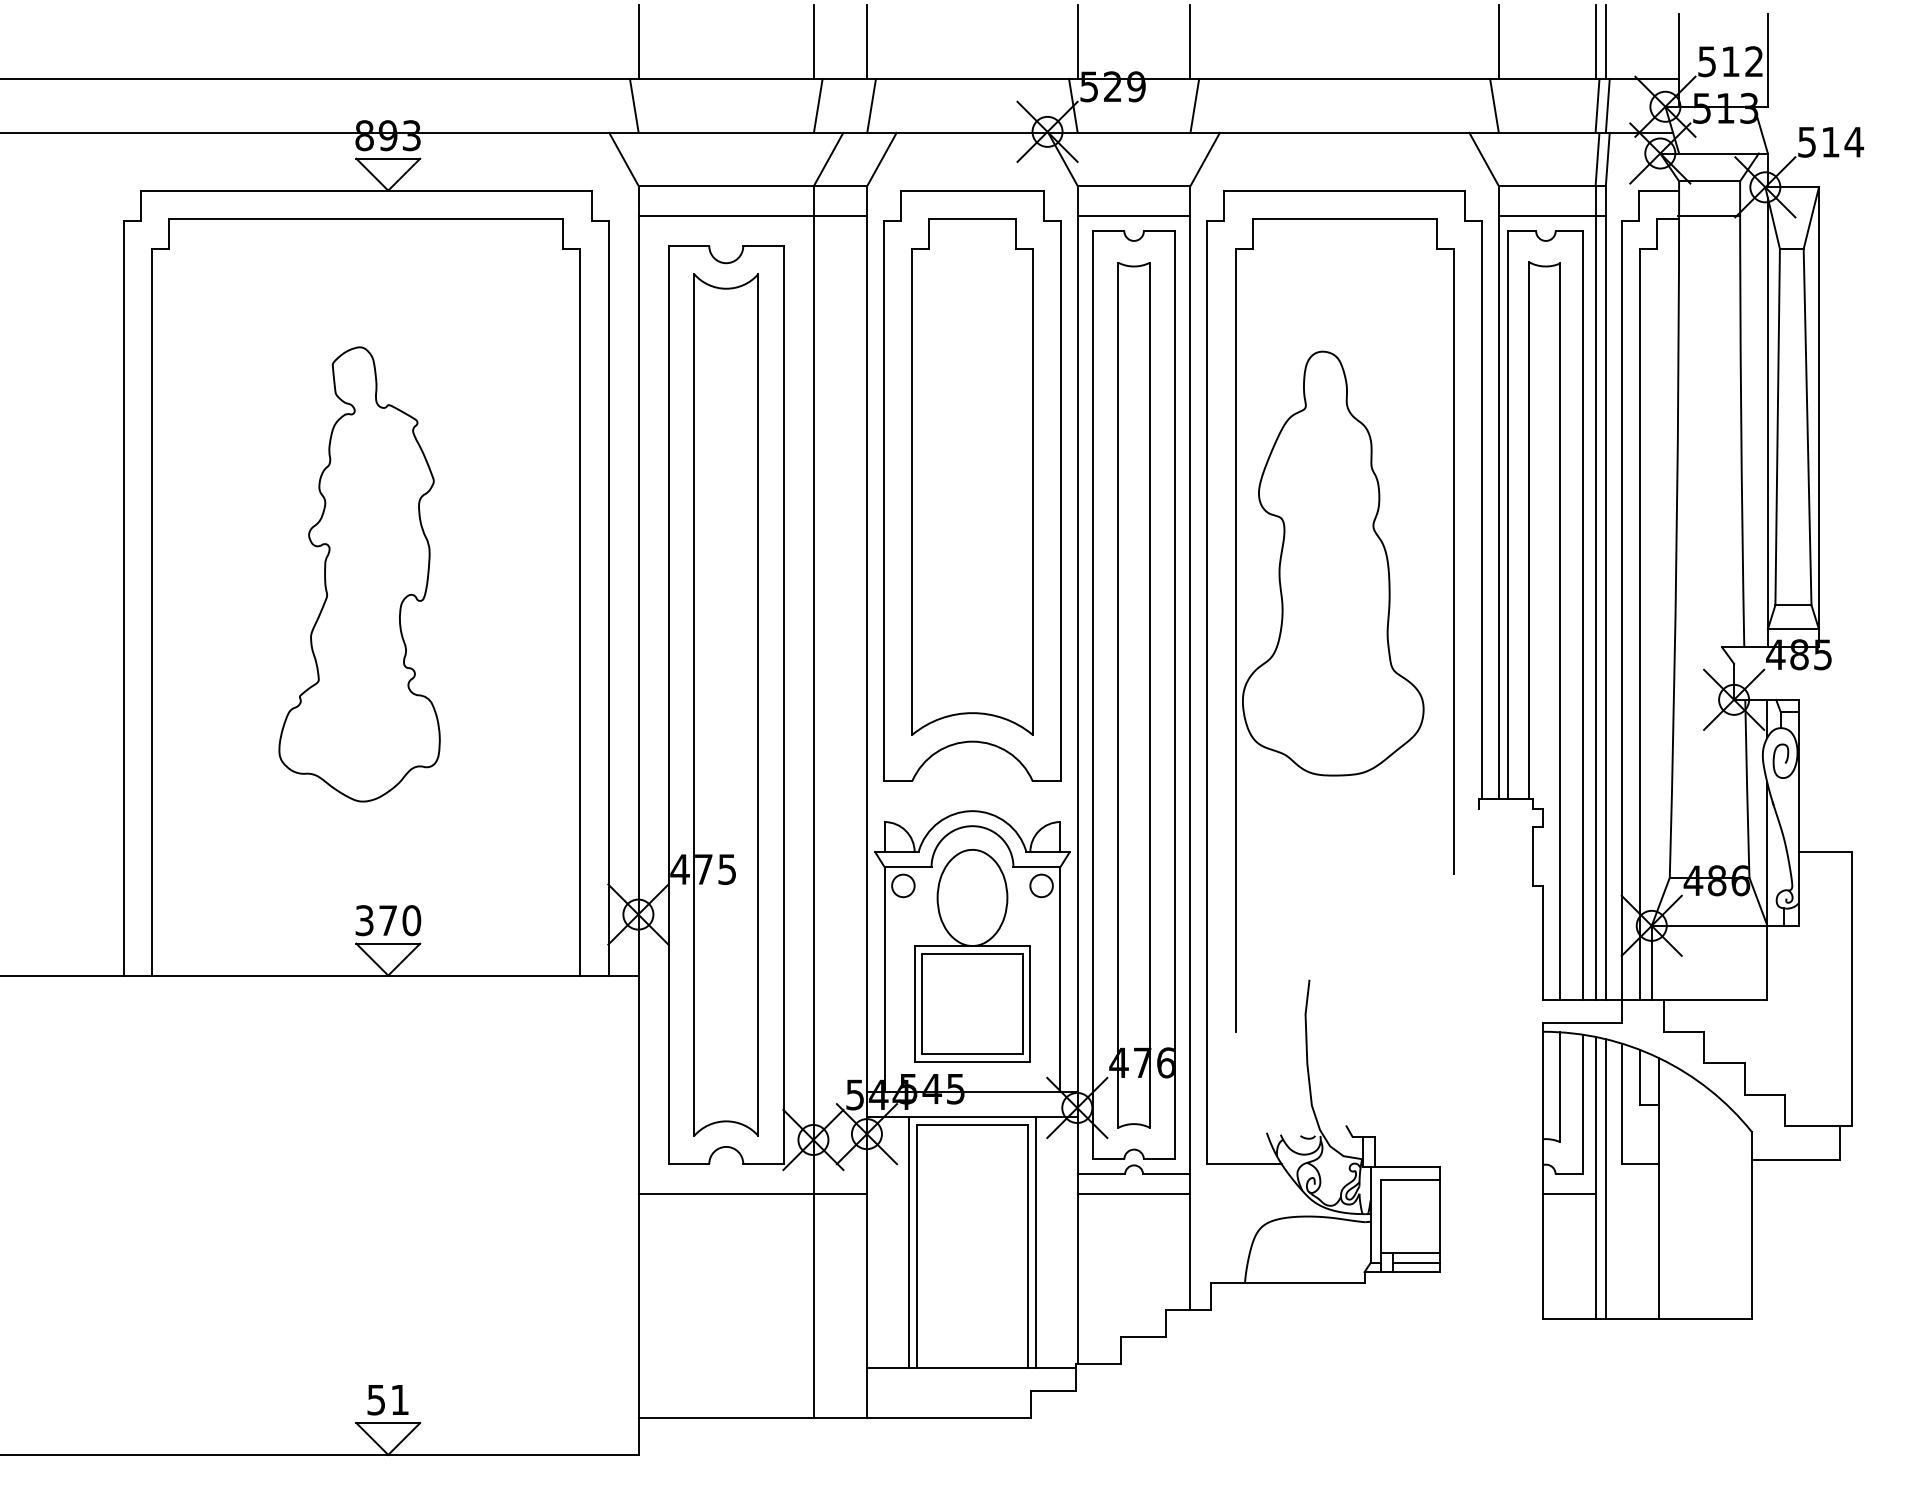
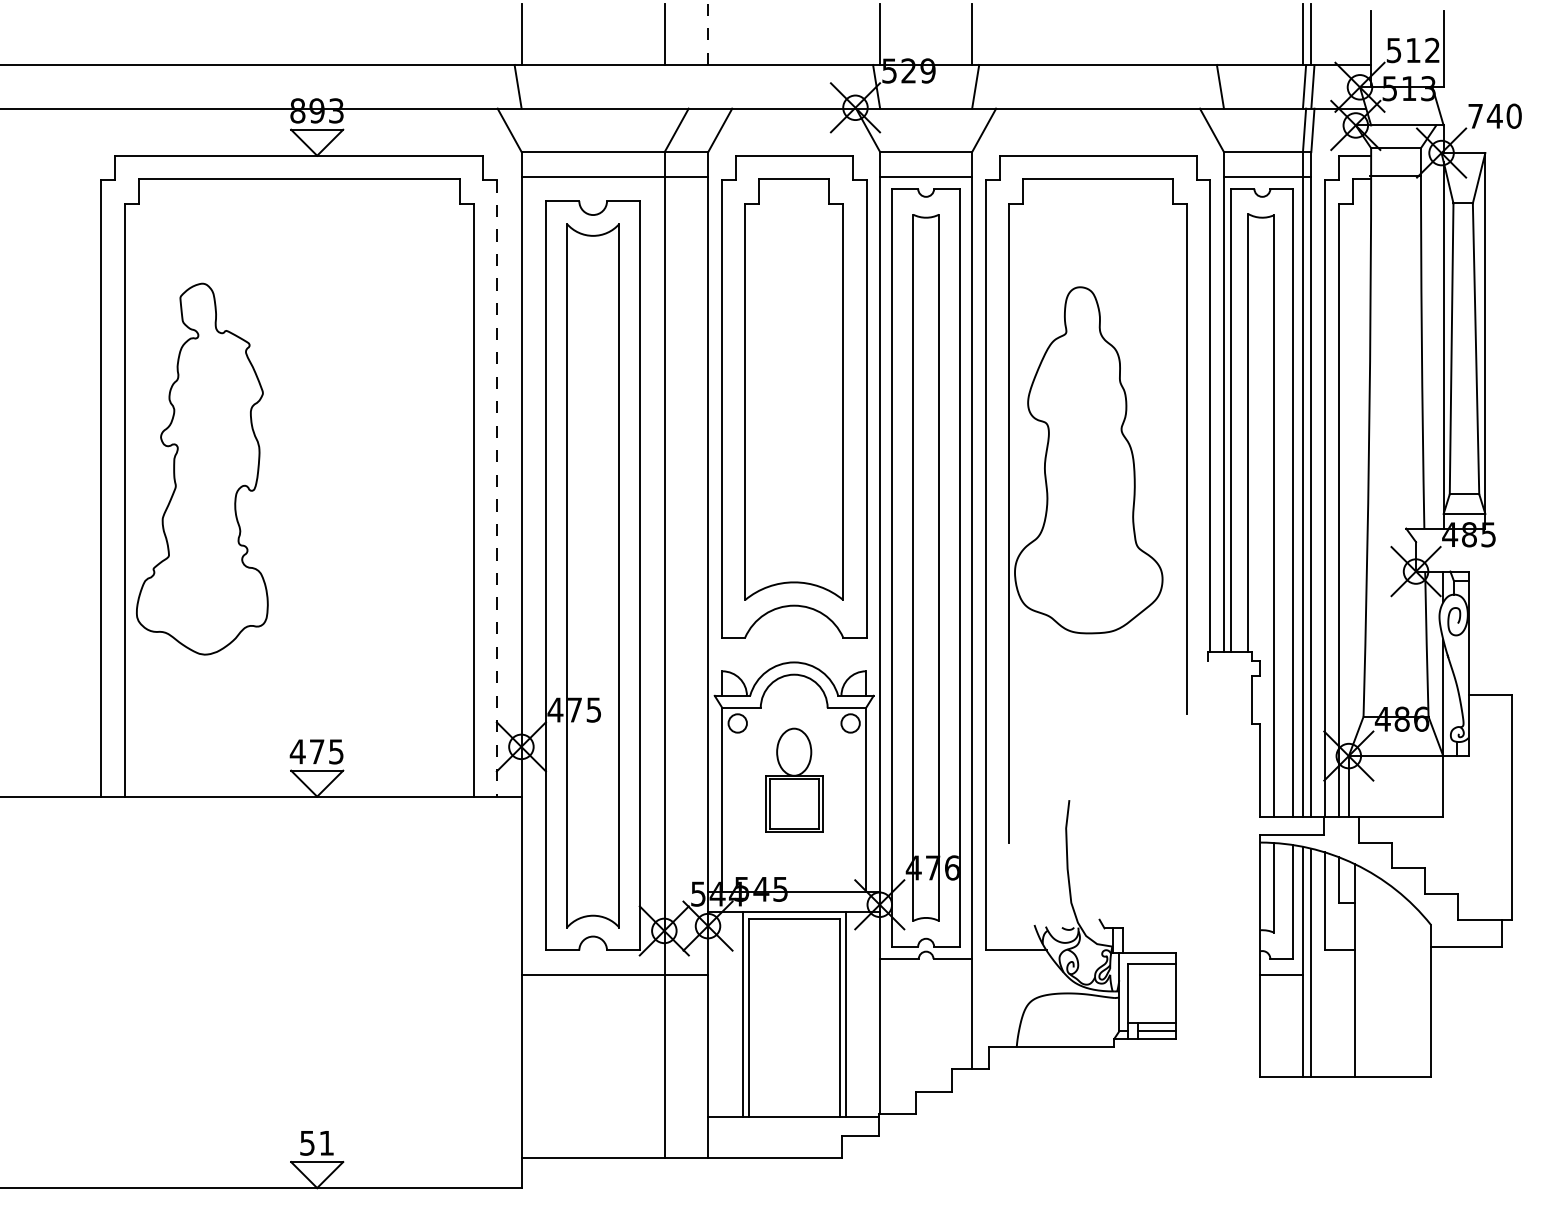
line: (867, 41) -> (708, 34), solid -> dashed
line: (1498, 42) -> (1223, 34), removed
line: (817, 105) -> (667, 86), removed
line: (871, 105) -> (711, 86), removed
text: (1831, 141) -> (1495, 115), 514 -> 740
part: (359, 574) -> (202, 469), moved
line: (608, 598) -> (497, 488), solid -> dashed
text: (387, 920) -> (316, 751), 370 -> 475
part: (972, 955) -> (794, 780), size x0.6
line: (1133, 1193) -> (925, 974), removed

